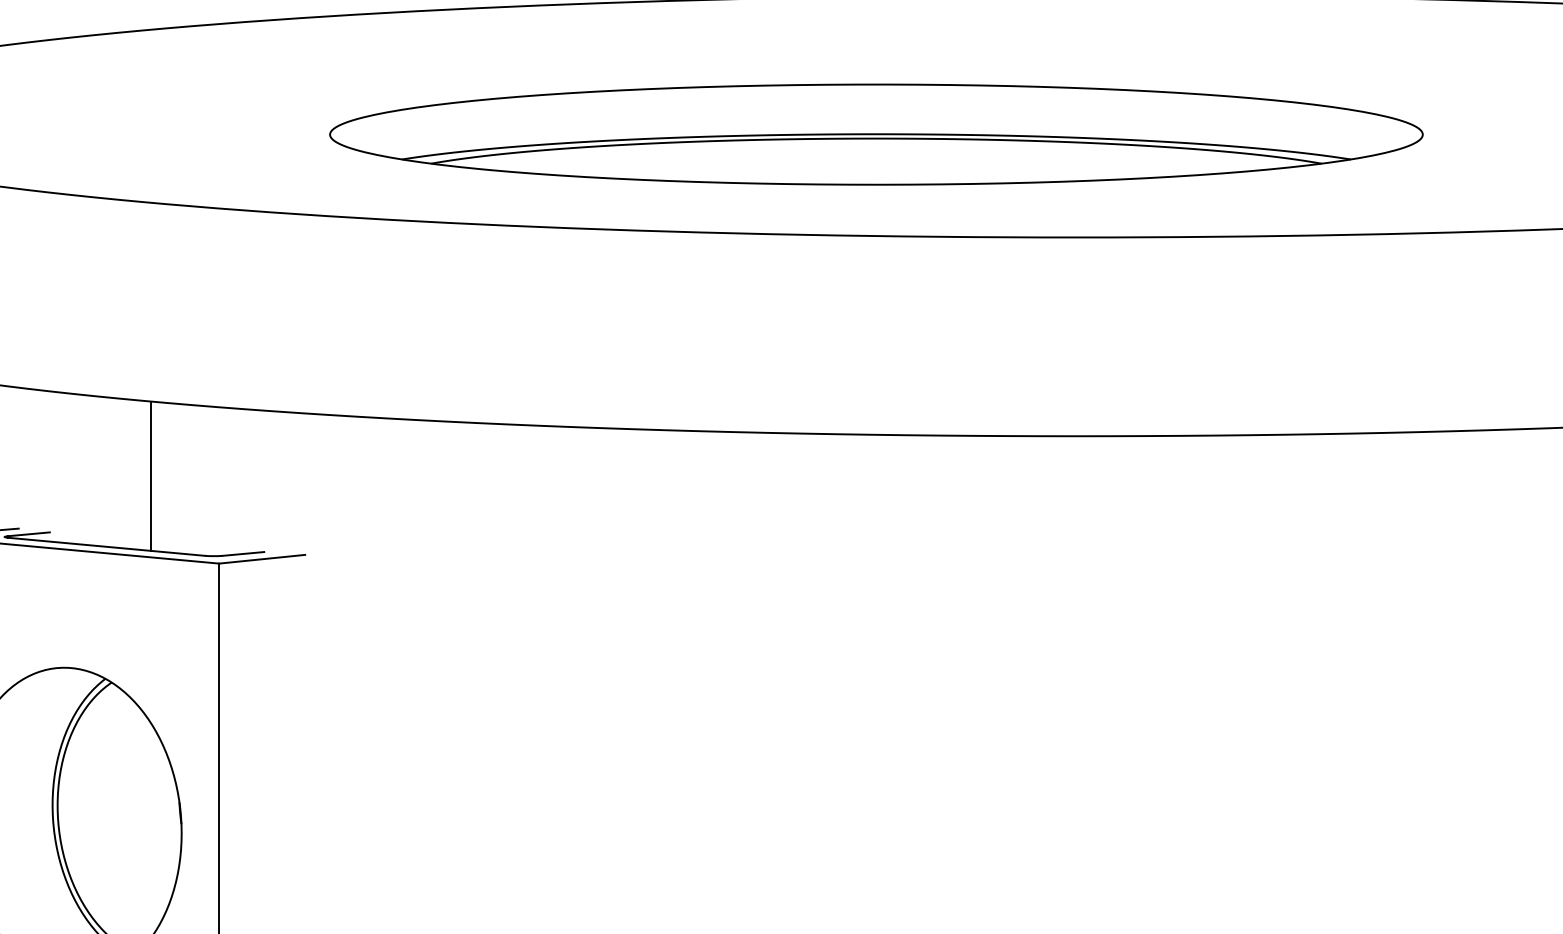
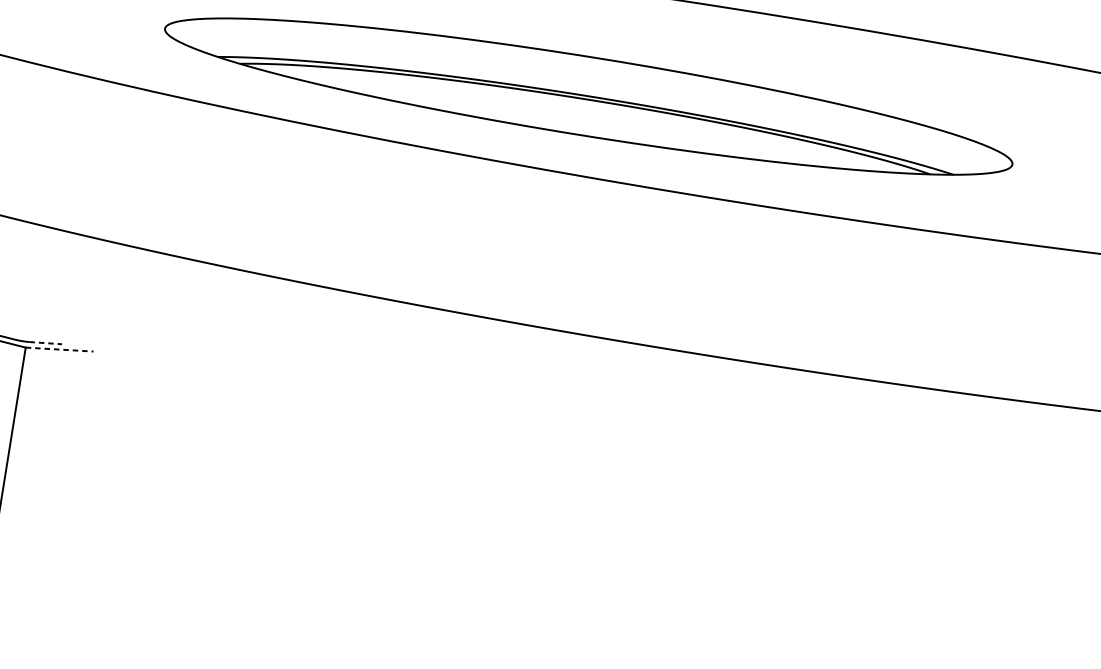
line: (243, 553) -> (45, 342), solid -> dashed
line: (262, 559) -> (59, 349), solid -> dashed

